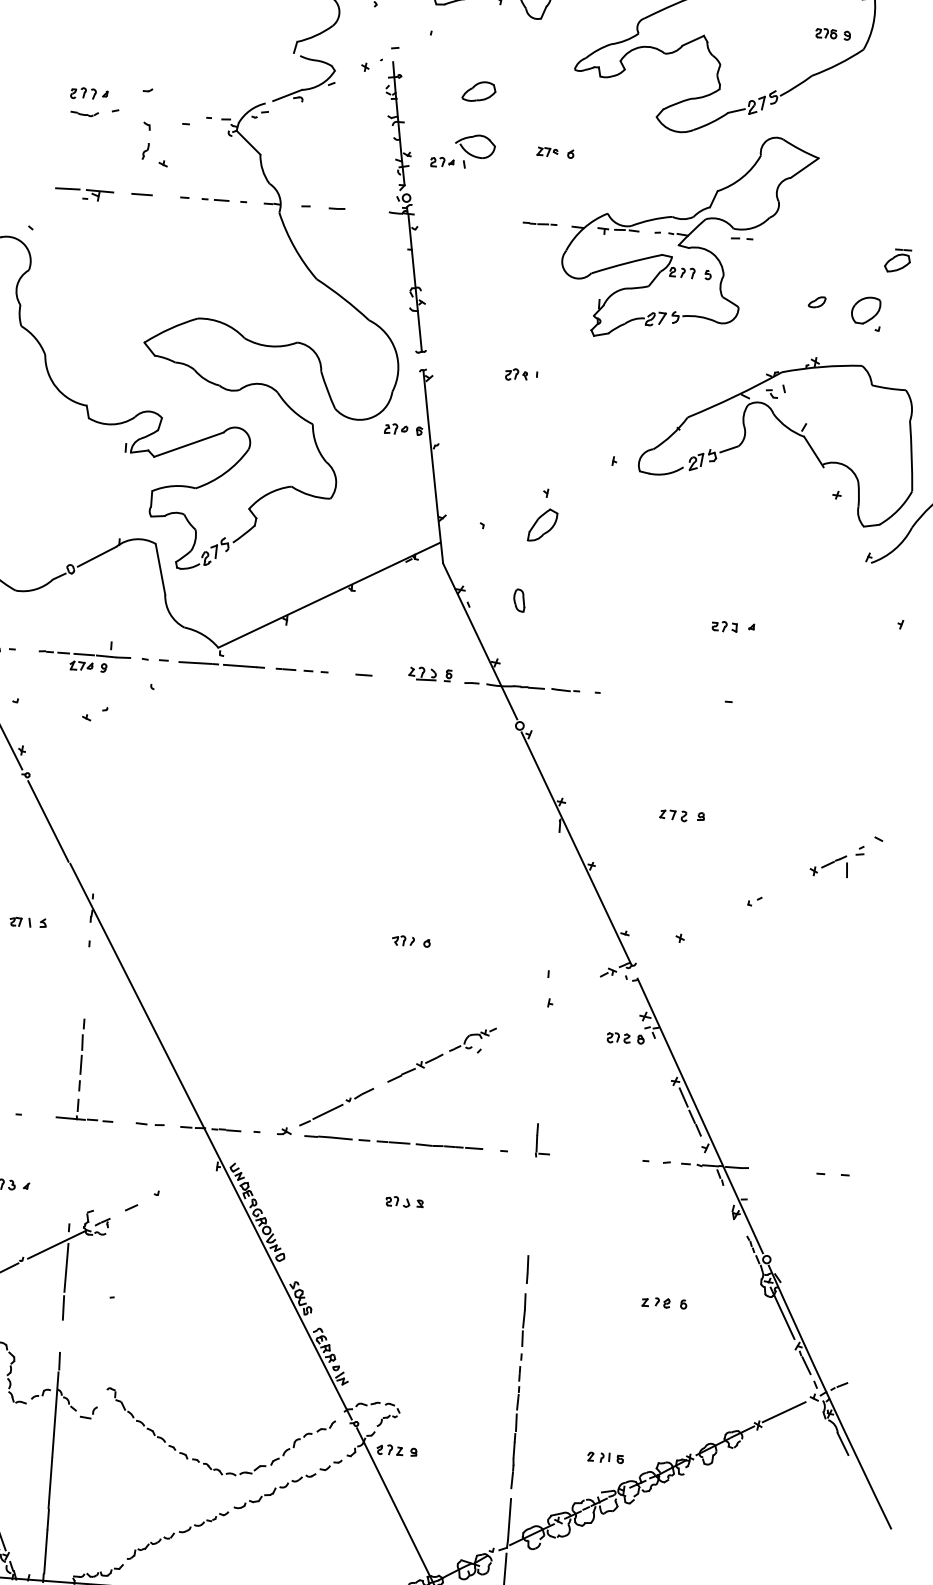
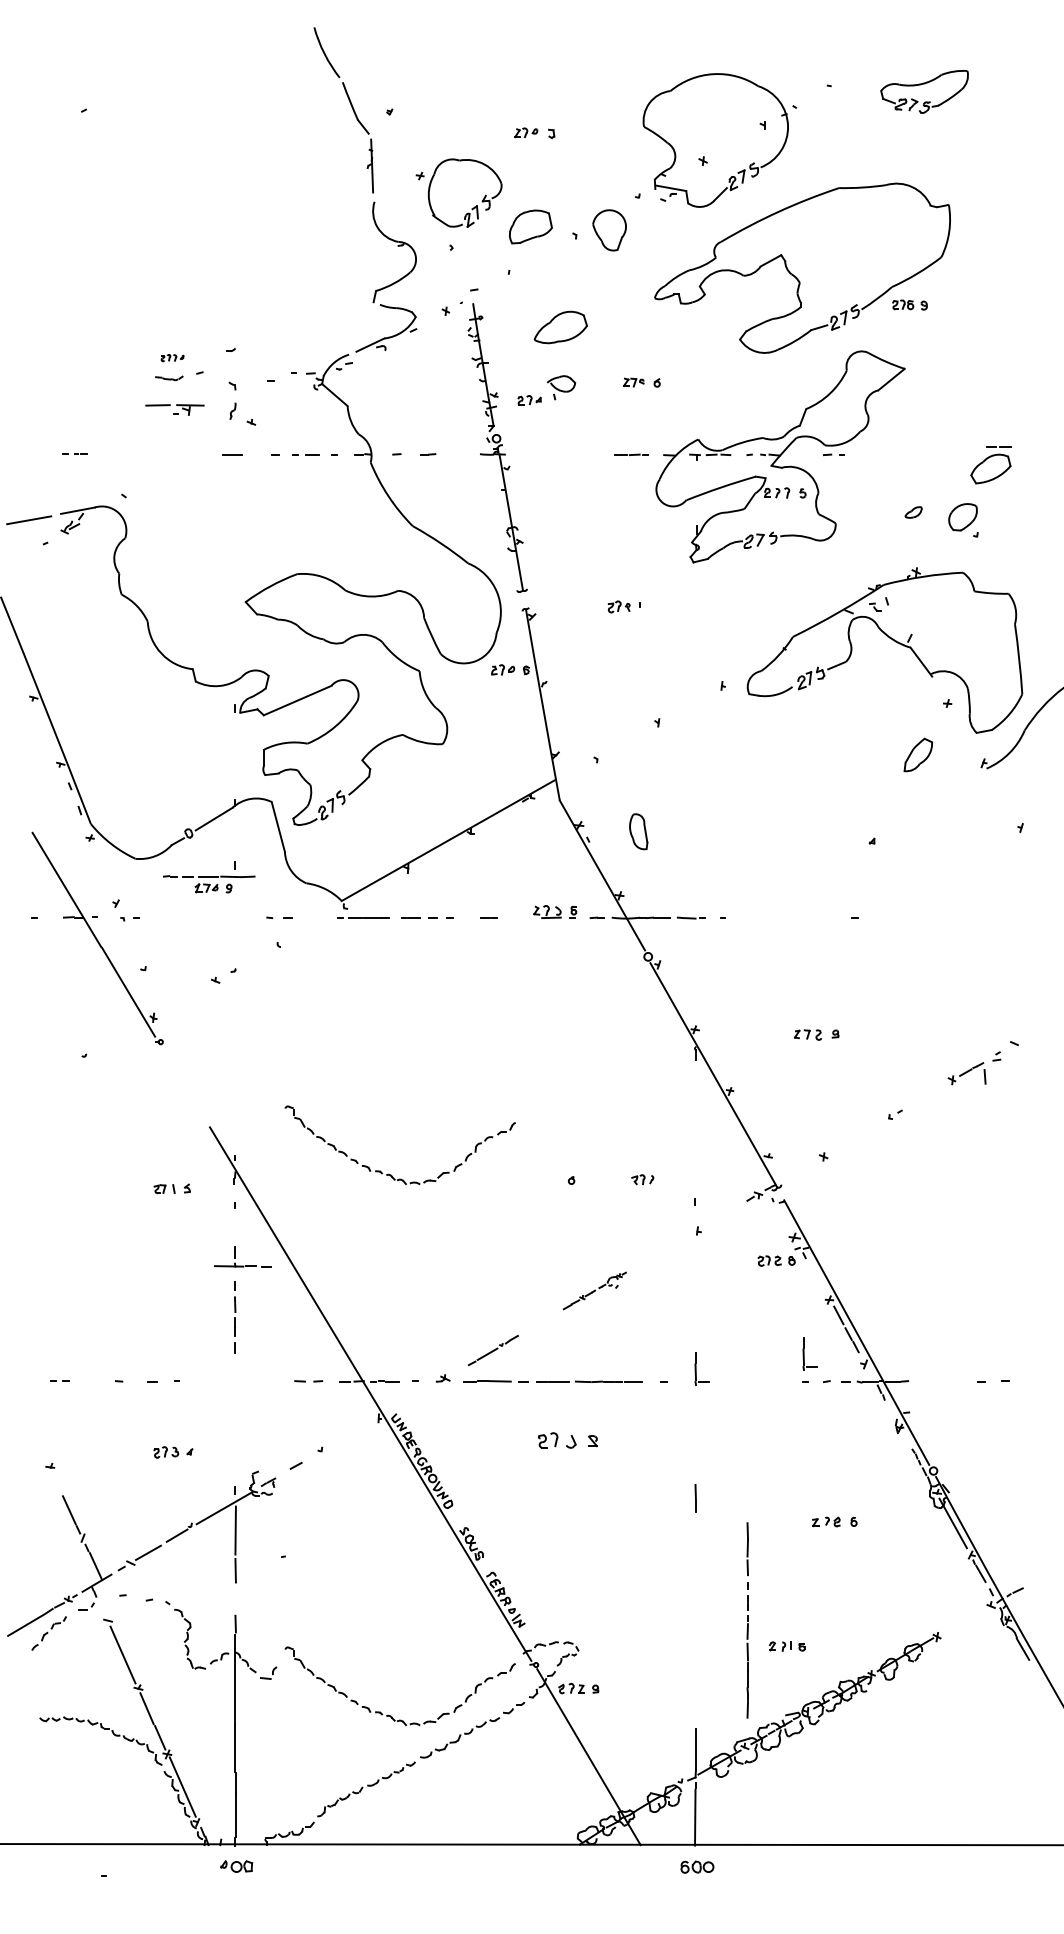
part: (832, 33) -> (909, 304), moved
part: (479, 90) -> (561, 326), size x1.6
part: (89, 93) -> (172, 357), size x0.6
part: (475, 151) -> (561, 387), size x0.7
part: (83, 194) -> (174, 409), moved
part: (897, 260) -> (990, 465), size x1.6
part: (541, 524) -> (917, 754), moved
part: (519, 600) -> (638, 831), size x1.6
part: (725, 626) -> (845, 842), removed
part: (85, 655) -> (209, 877), moved
line: (194, 662) -> (319, 917), removed
line: (47, 821) -> (184, 1086), removed
part: (244, 922) -> (388, 1173), added
part: (403, 940) -> (642, 1179), moved
part: (441, 1054) -> (594, 1290), size x0.6
part: (336, 1107) -> (493, 1350), size x0.7
part: (77, 1109) -> (235, 1256), moved
part: (651, 1133) -> (809, 1353), added
part: (405, 1201) -> (568, 1439), size x1.6
line: (518, 1391) -> (747, 1620), moved
line: (783, 1411) -> (961, 1621), removed
part: (605, 1457) -> (787, 1646), moved

